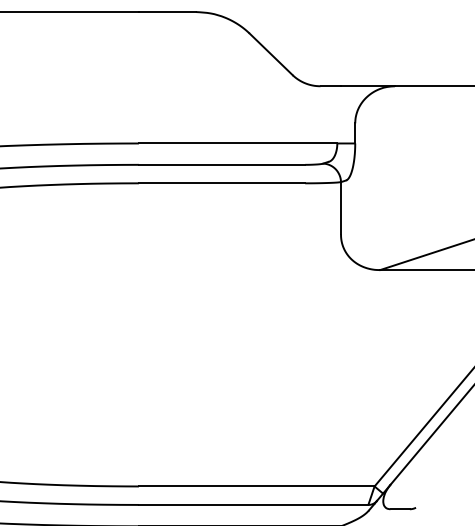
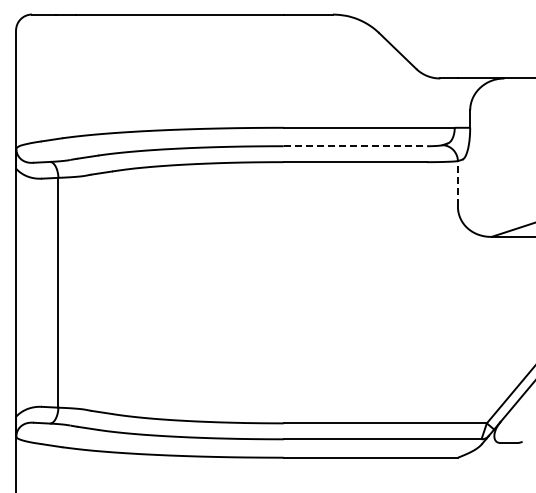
line: (222, 165) -> (355, 146), solid -> dashed
line: (340, 208) -> (457, 183), solid -> dashed

